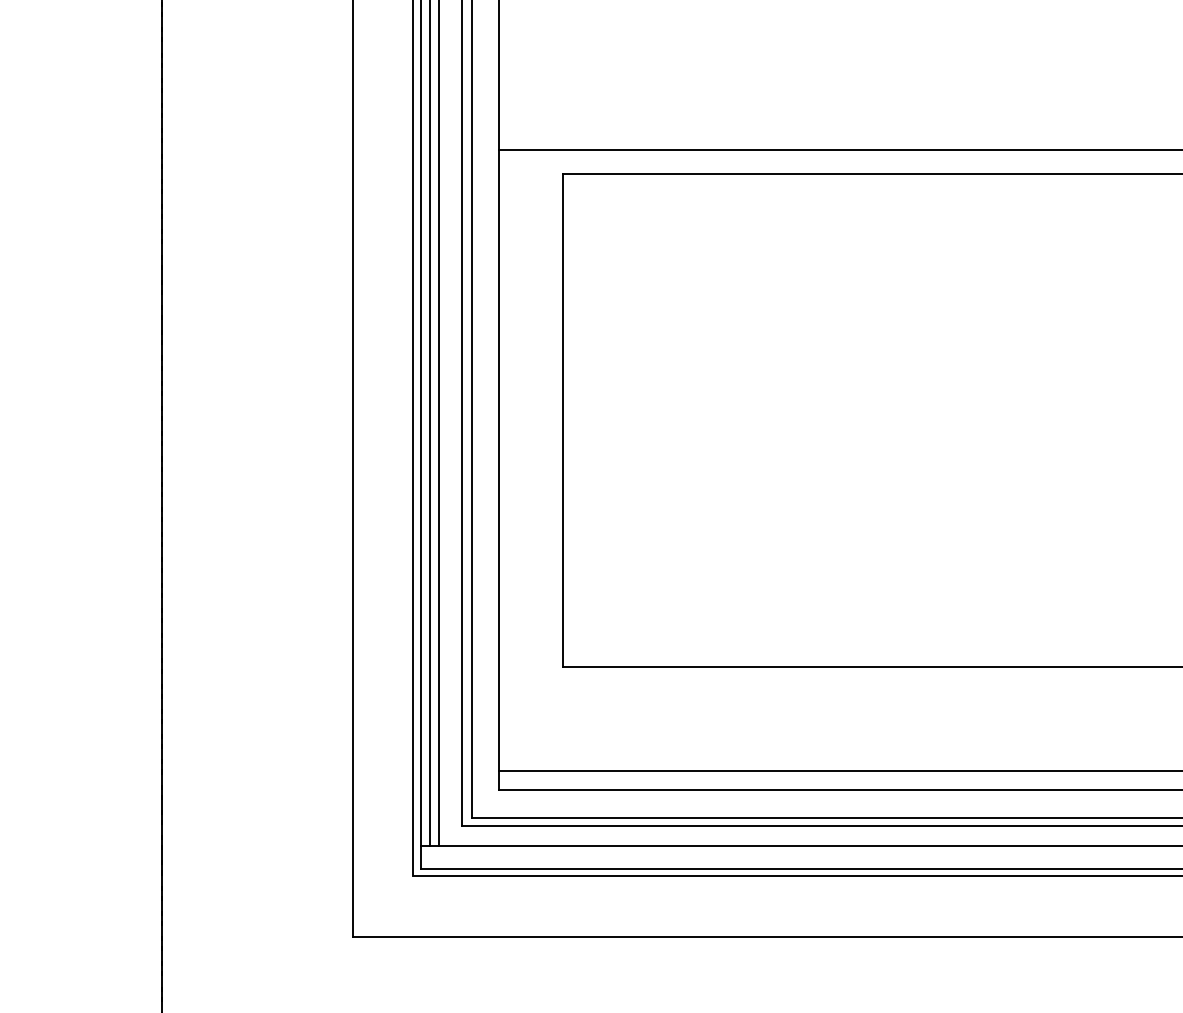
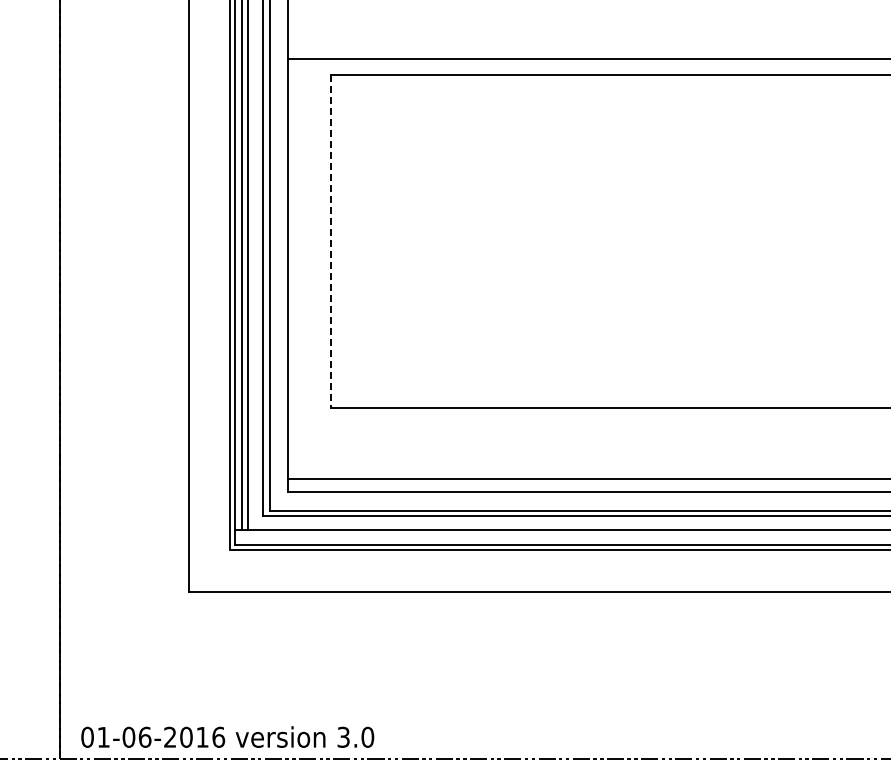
line: (562, 420) -> (331, 241), solid -> dashed

